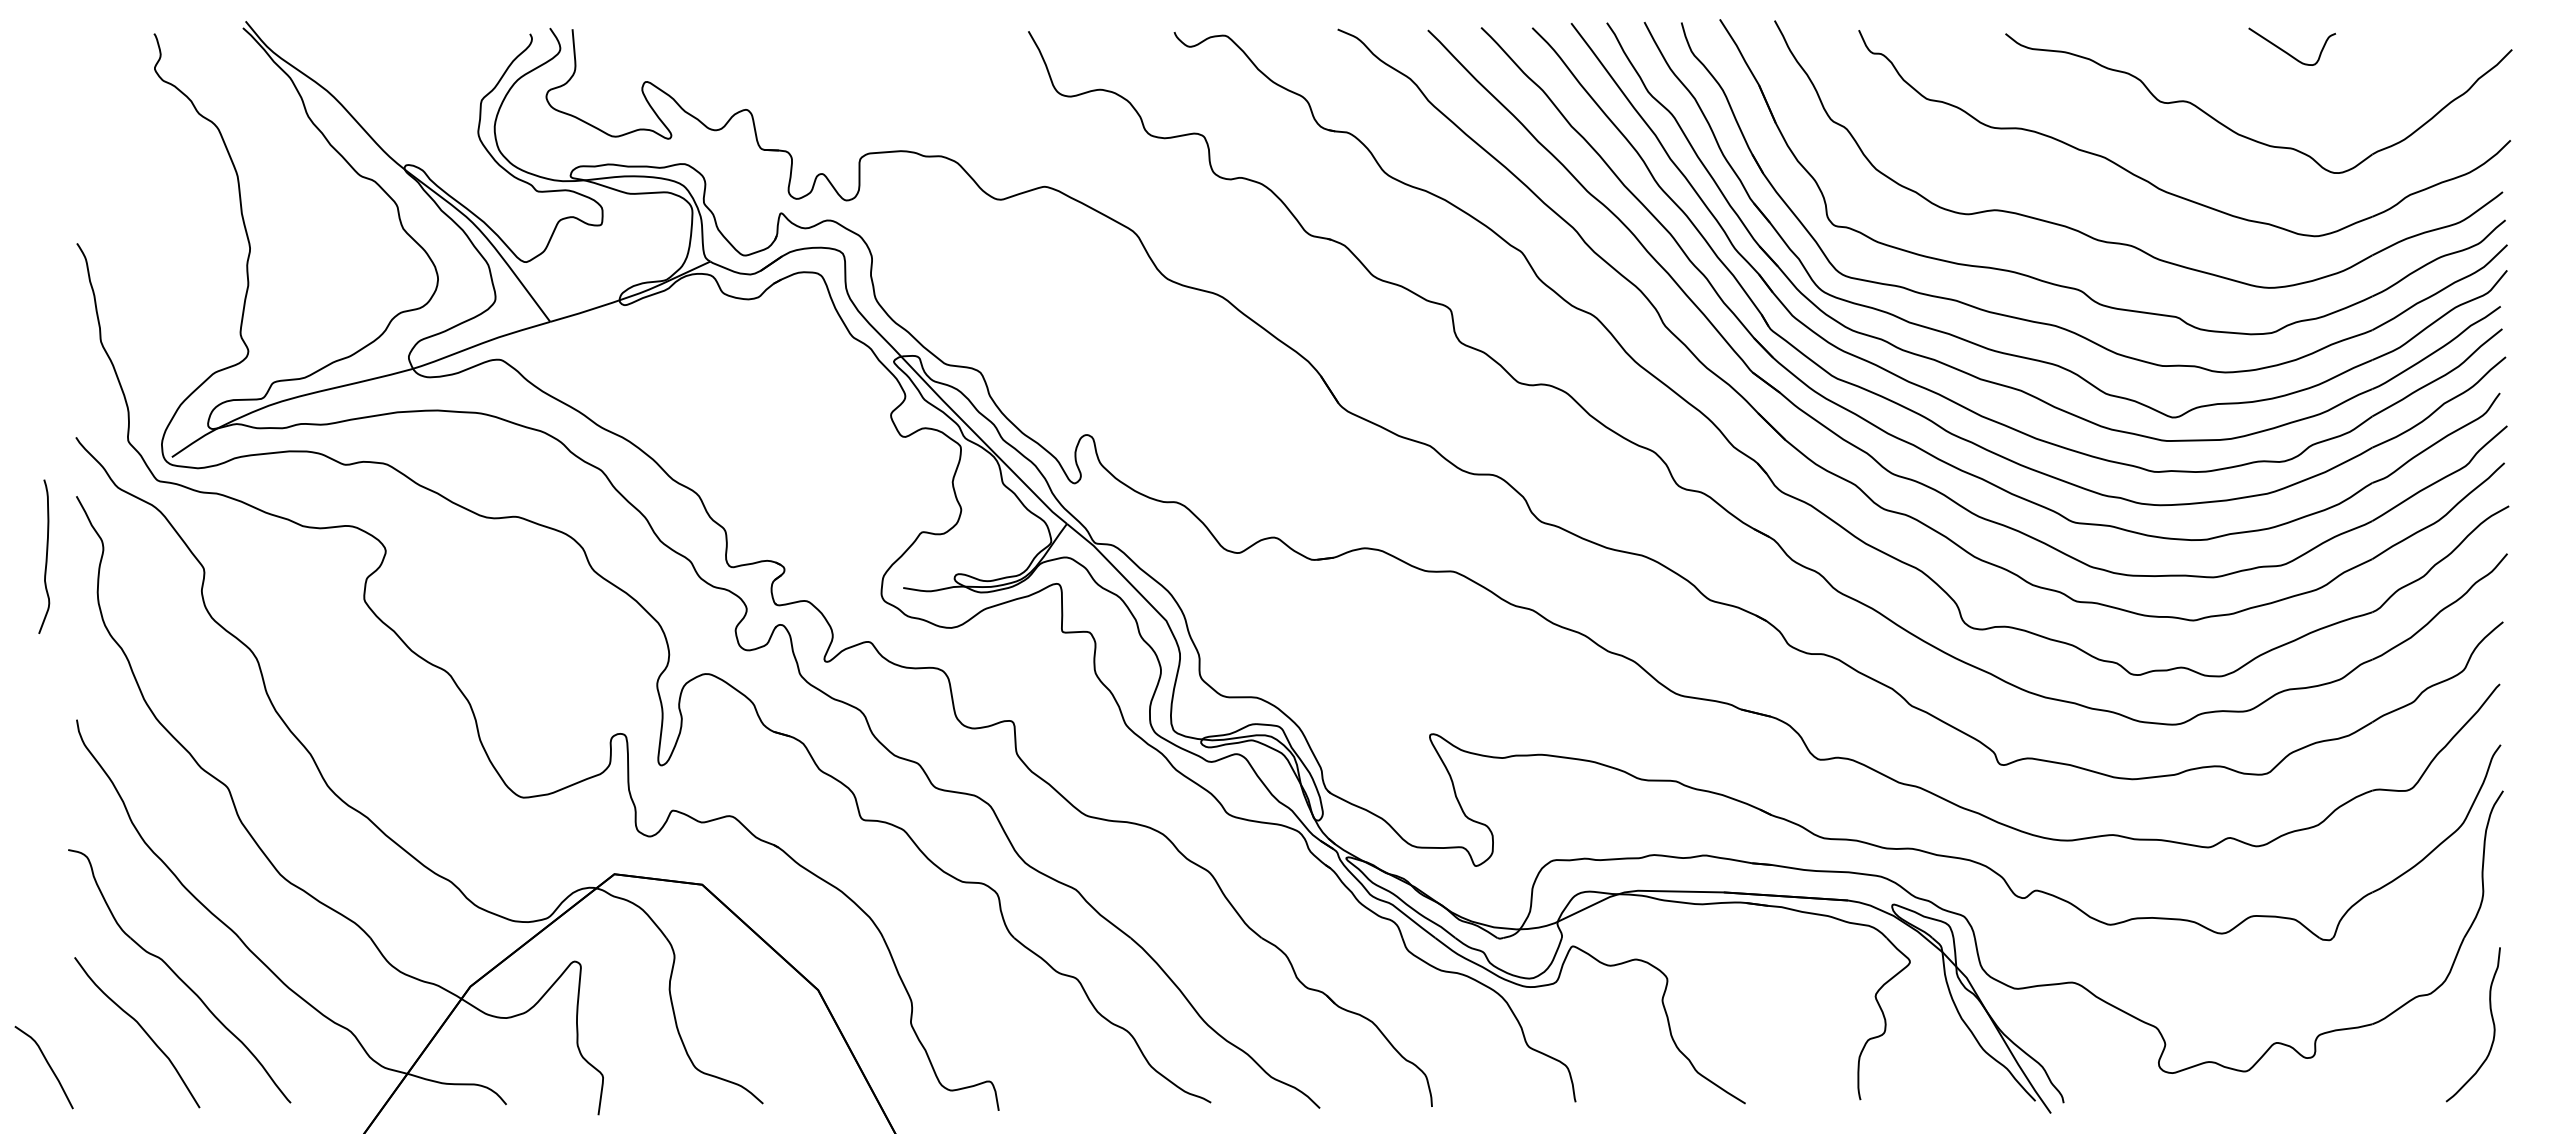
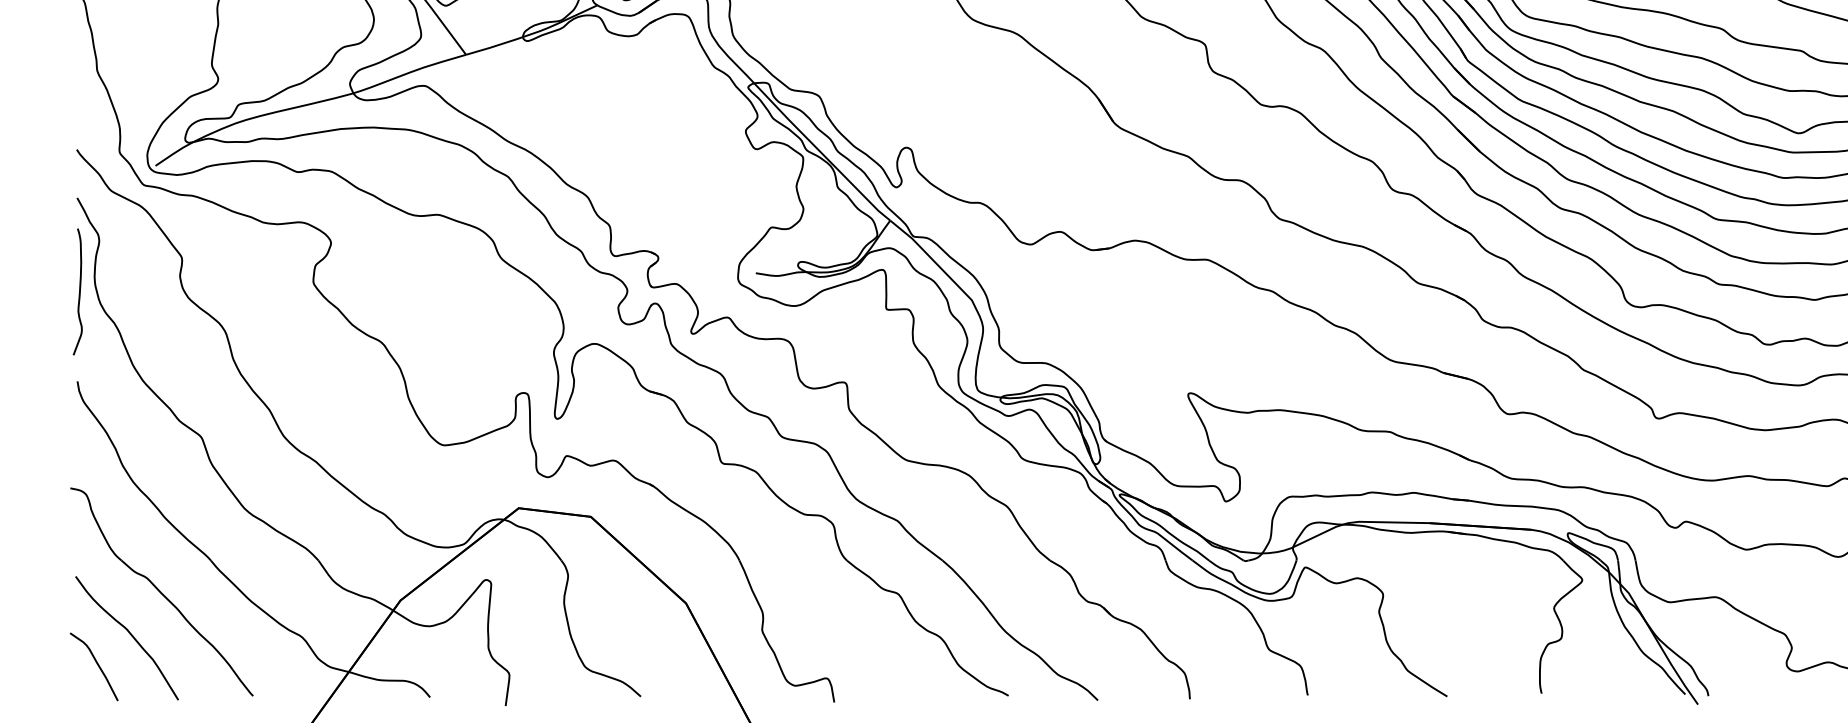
curve: (45, 557) -> (78, 292), moved
curve: (47, 1064) -> (96, 664), moved

